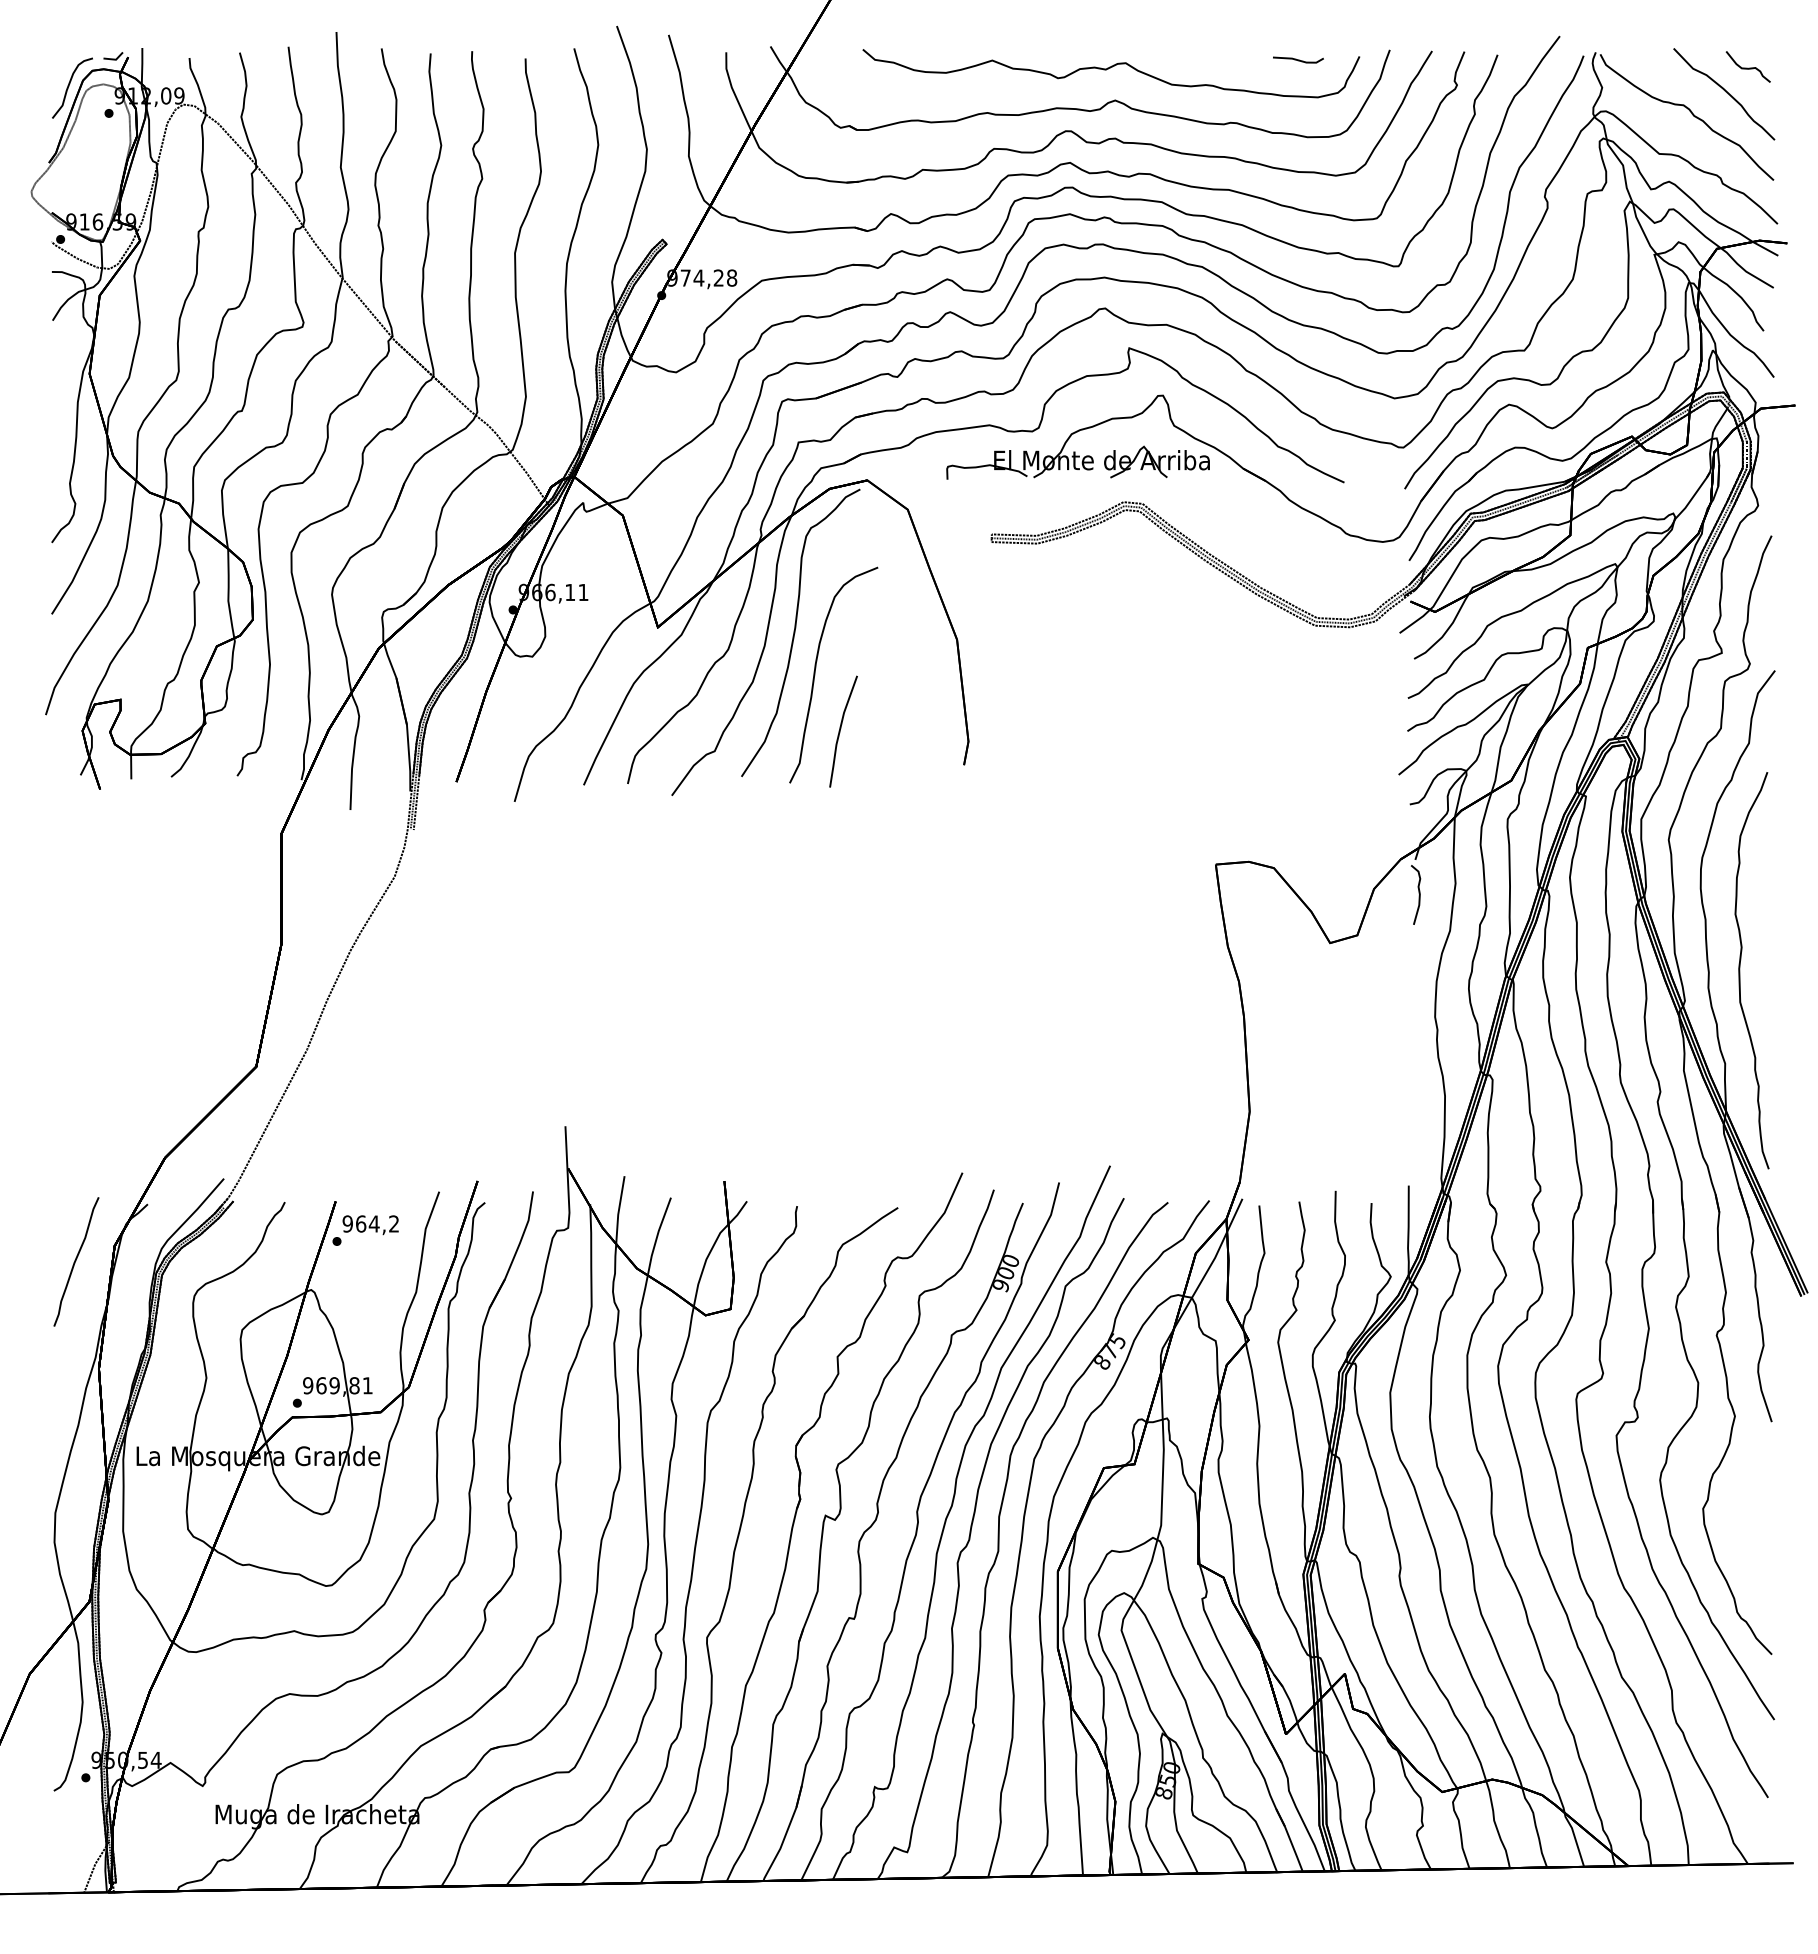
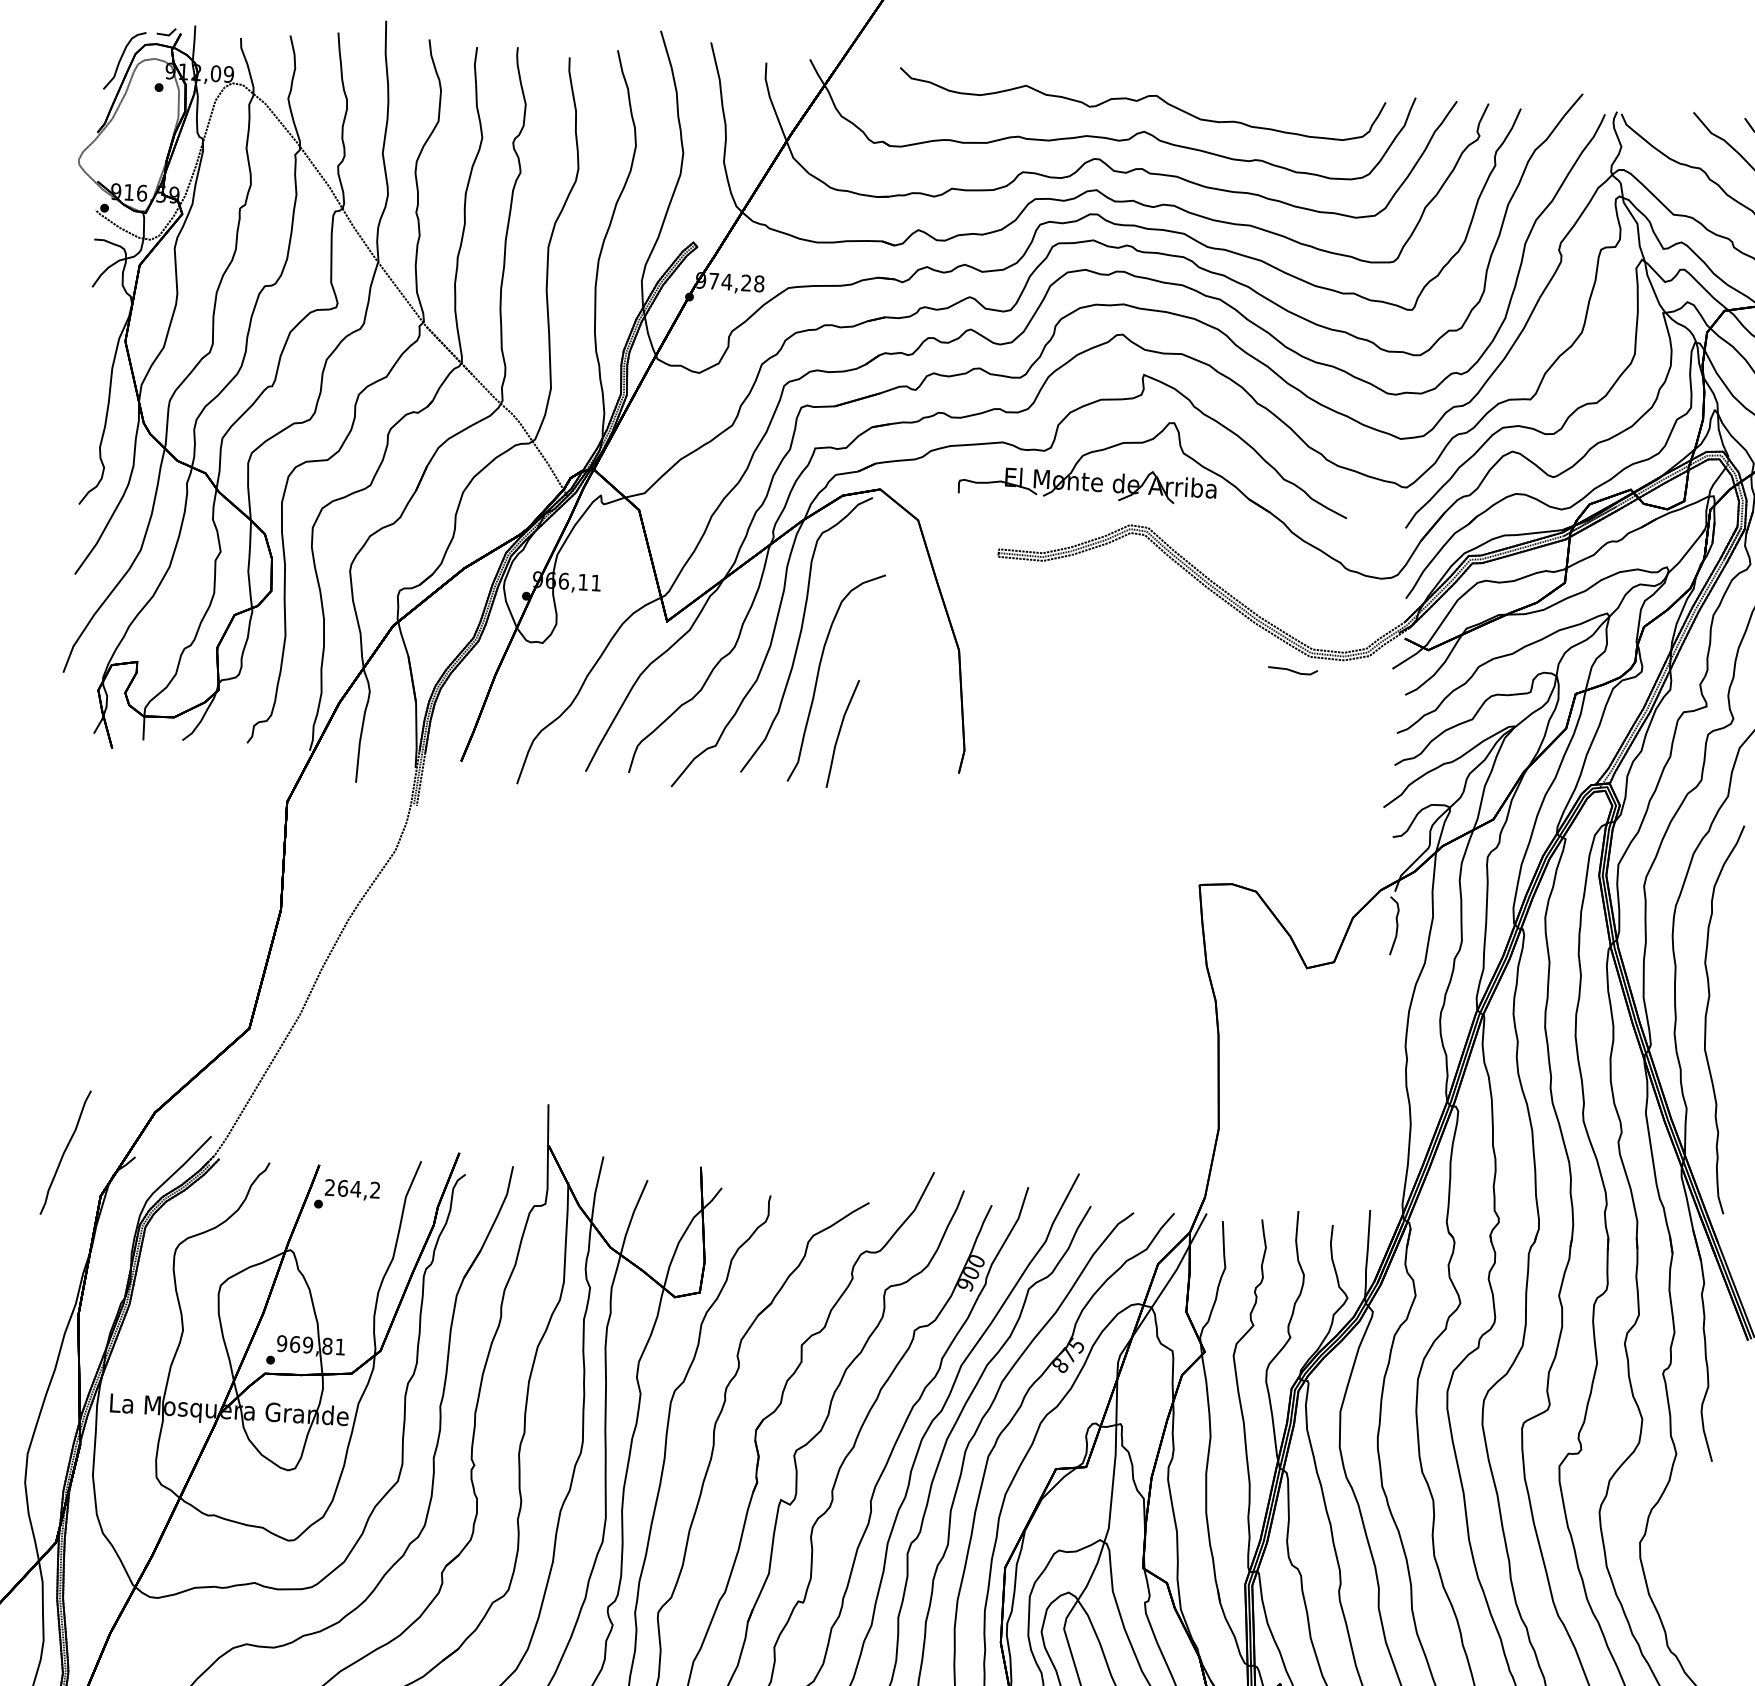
line: (1298, 59) -> (1293, 670), moved
text: (347, 1223) -> (329, 1187), 964,2 -> 264,2
part: (76, 1261) -> (65, 1152), moved

